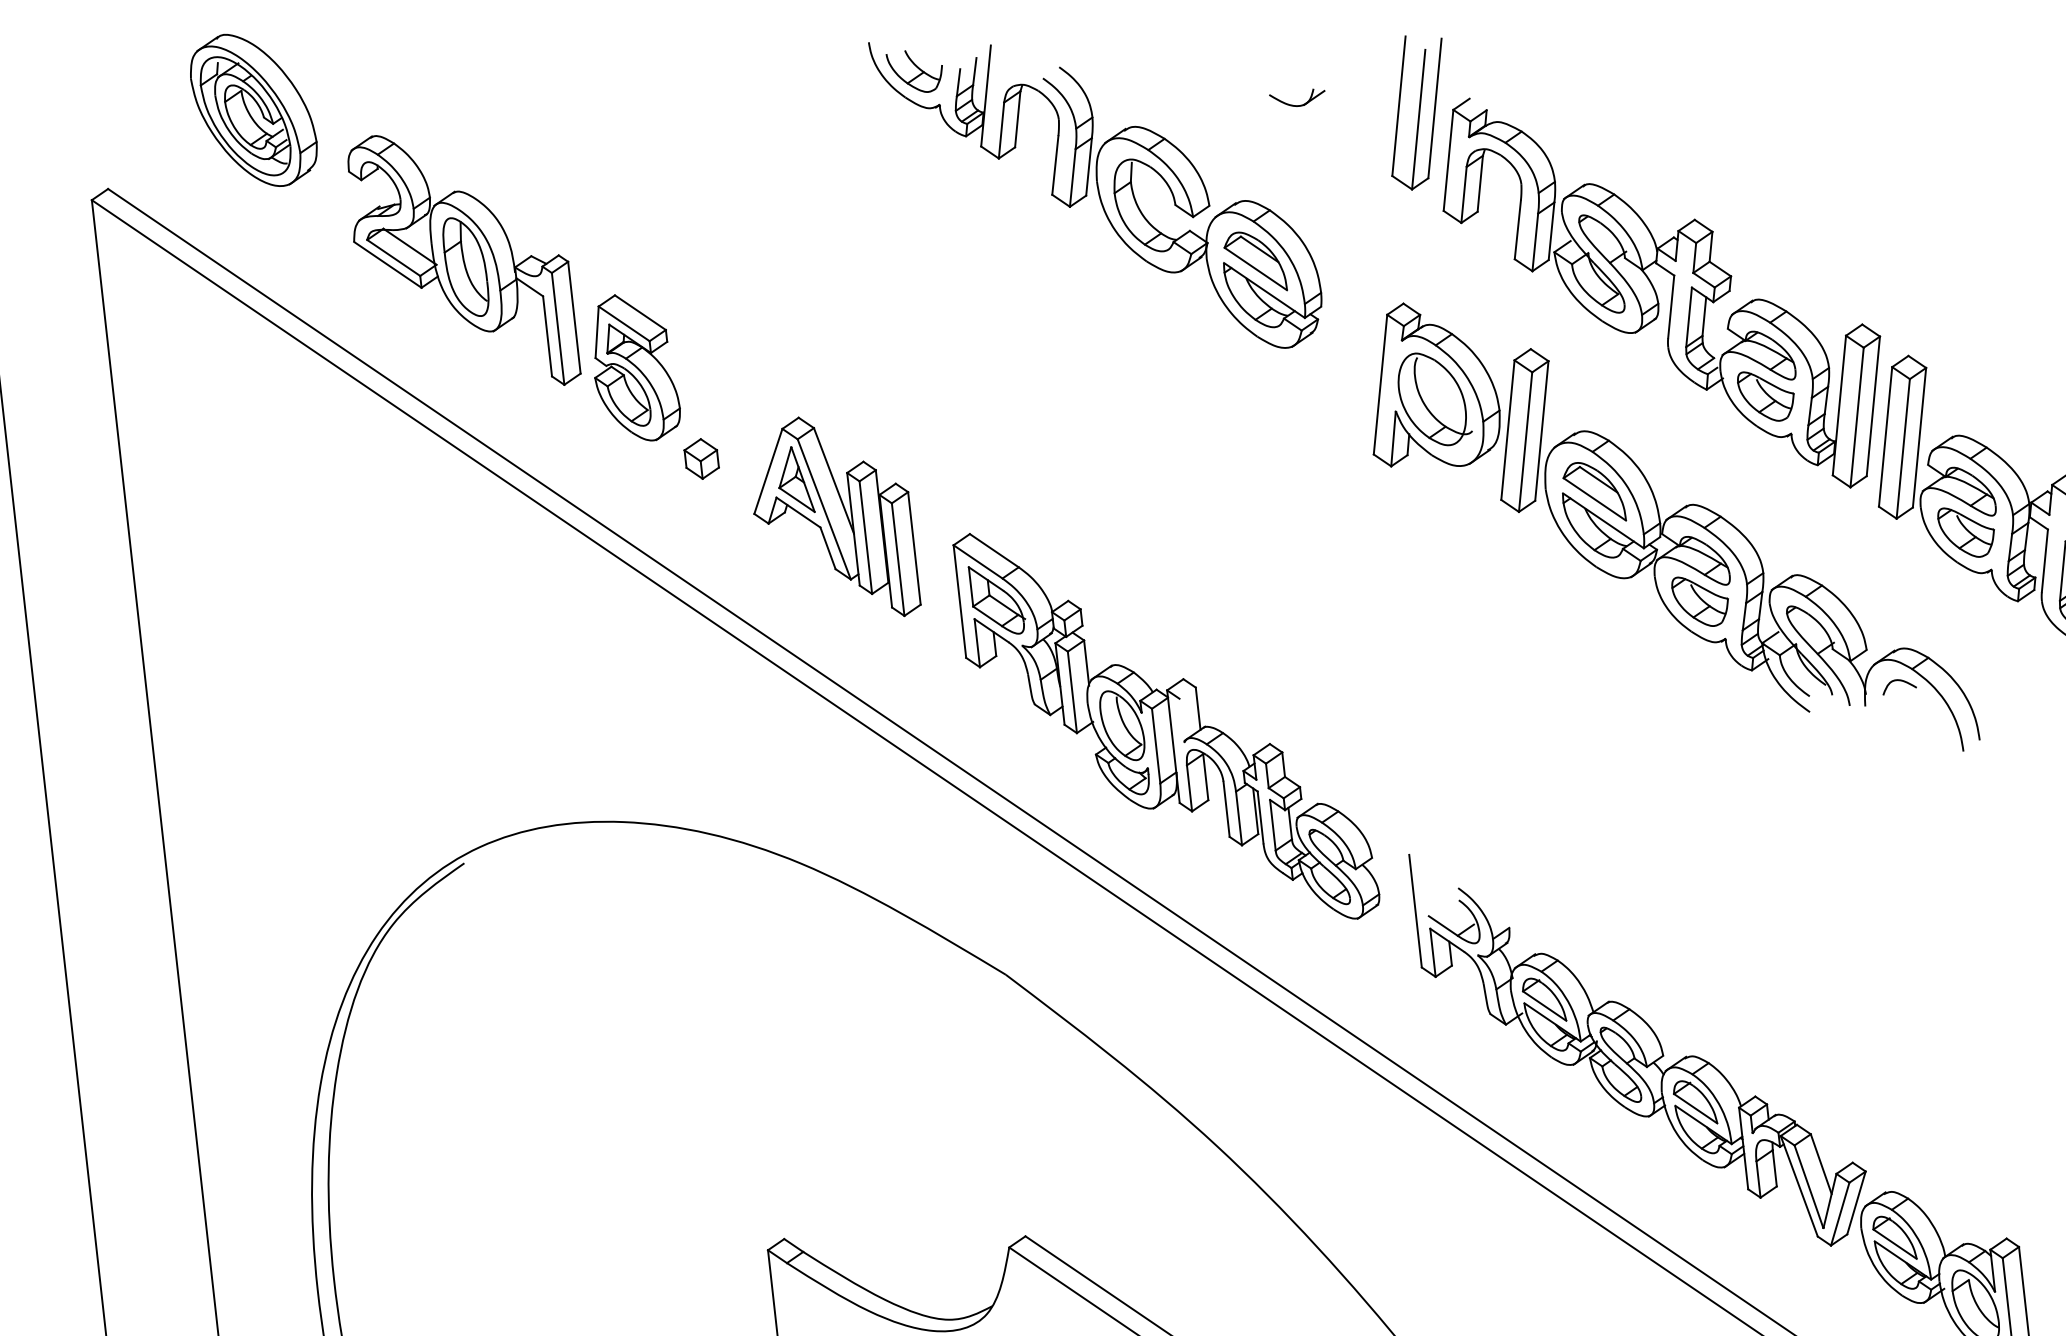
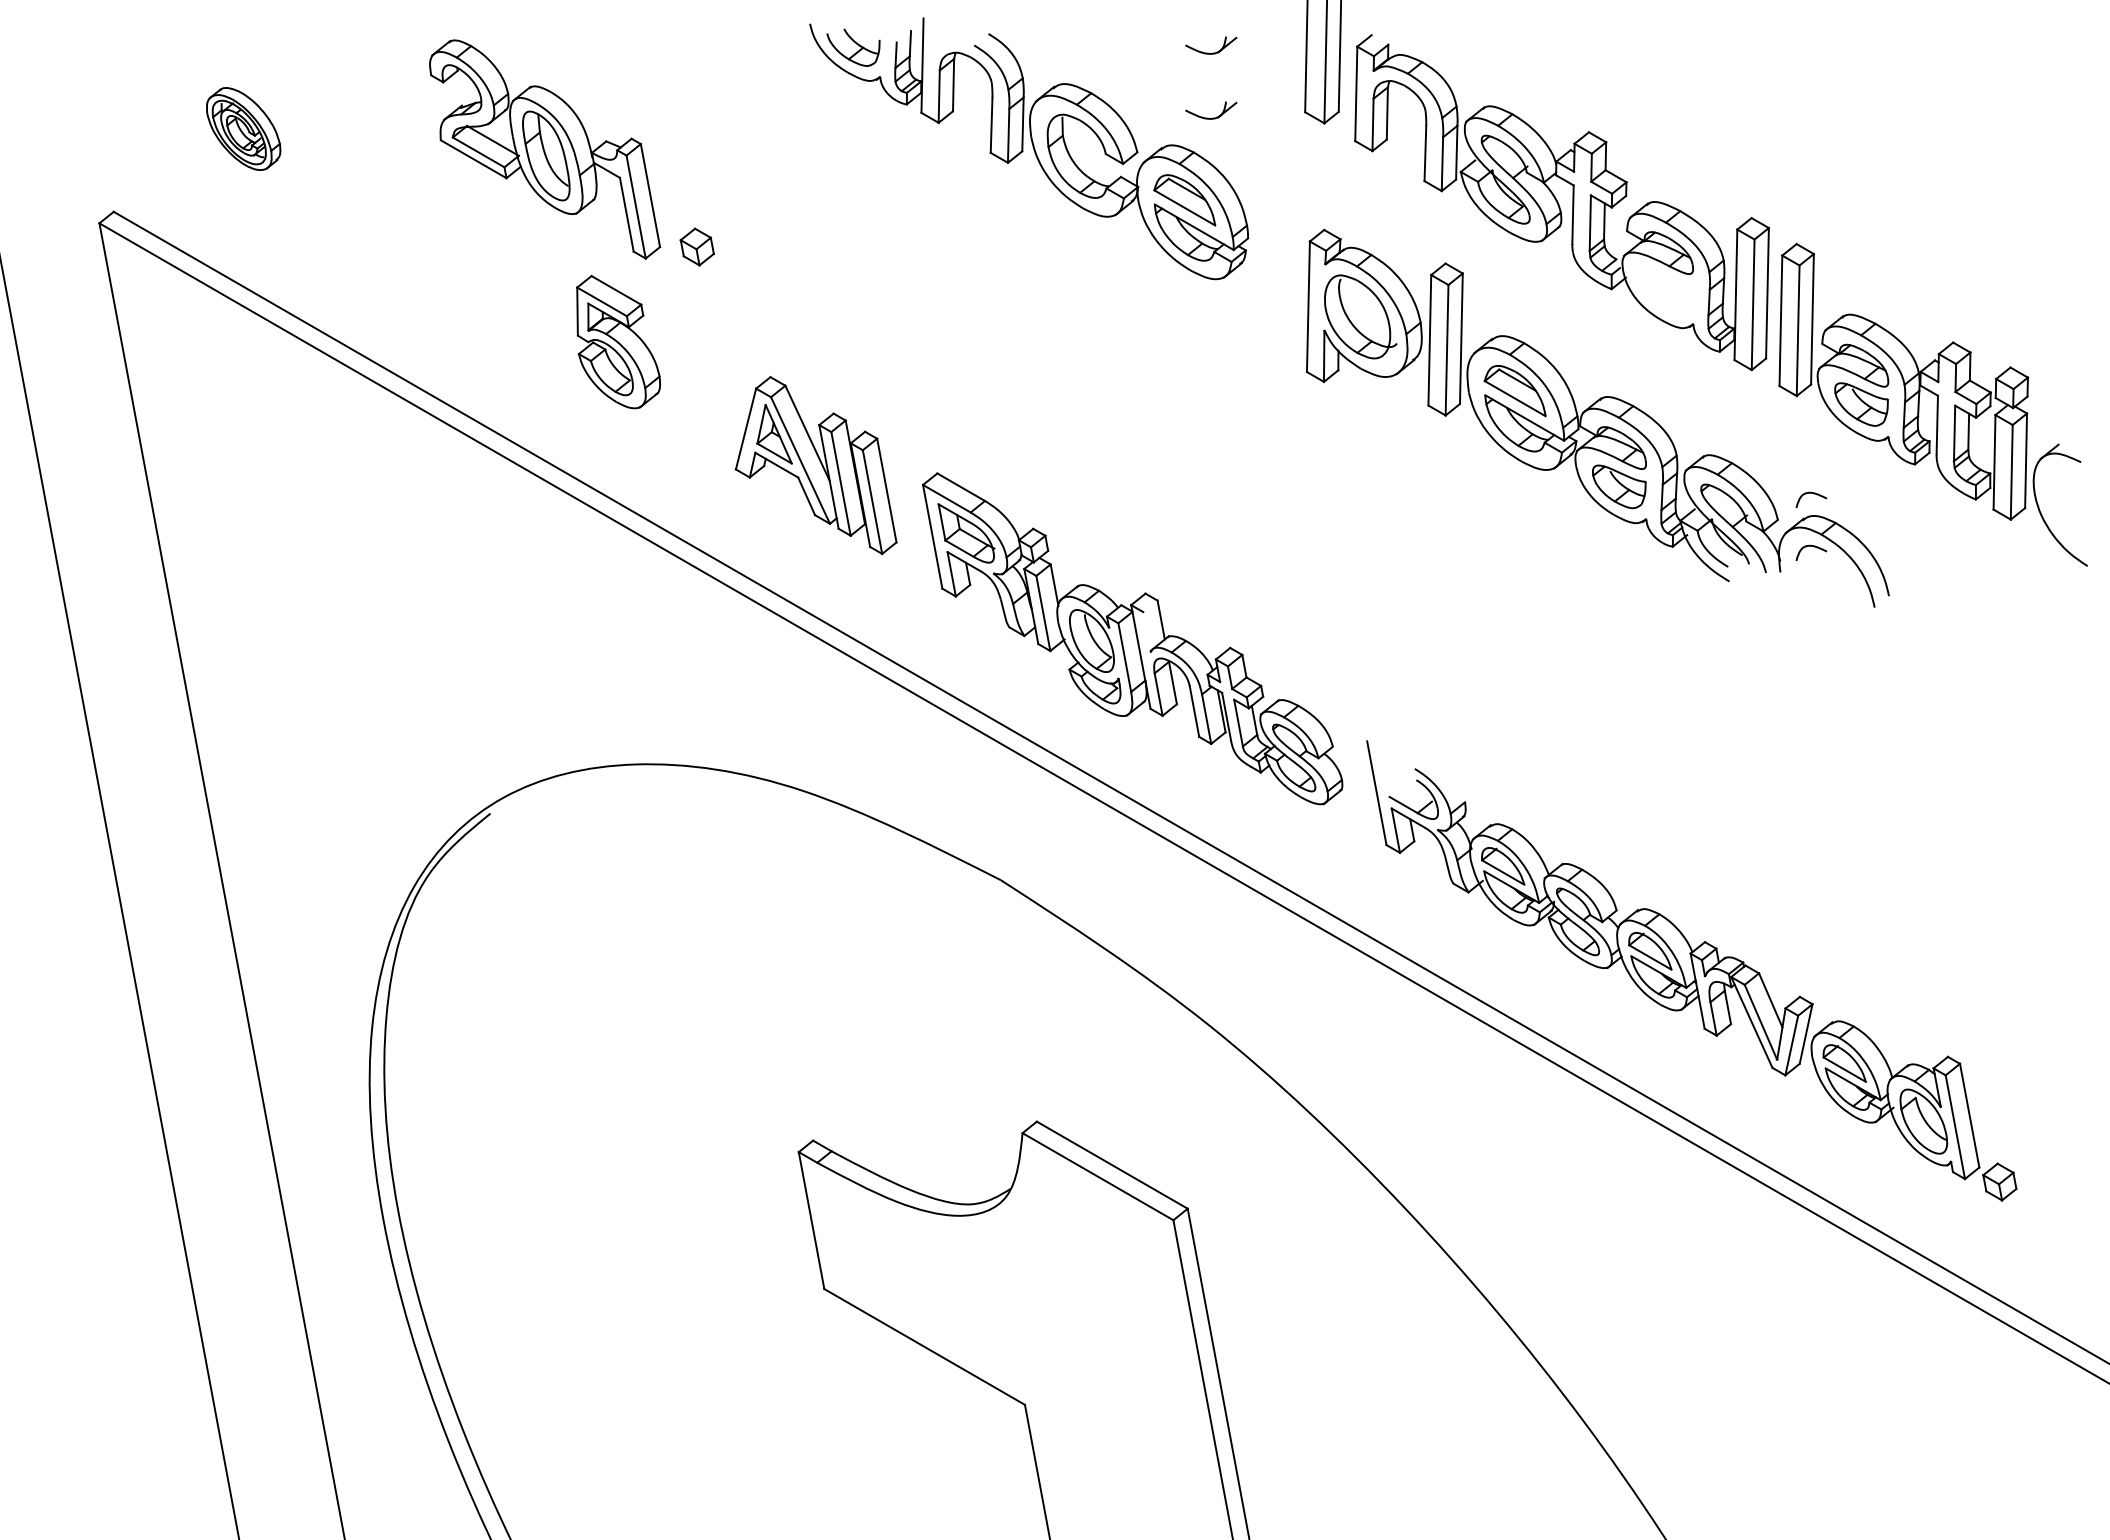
part: (253, 109) -> (243, 128), size x0.6
part: (1292, 174) -> (1212, 117), added
part: (465, 260) -> (545, 149), moved
part: (1765, 396) -> (1666, 291), removed
part: (700, 458) -> (696, 246), moved
curve: (1906, 625) -> (1813, 494), added

